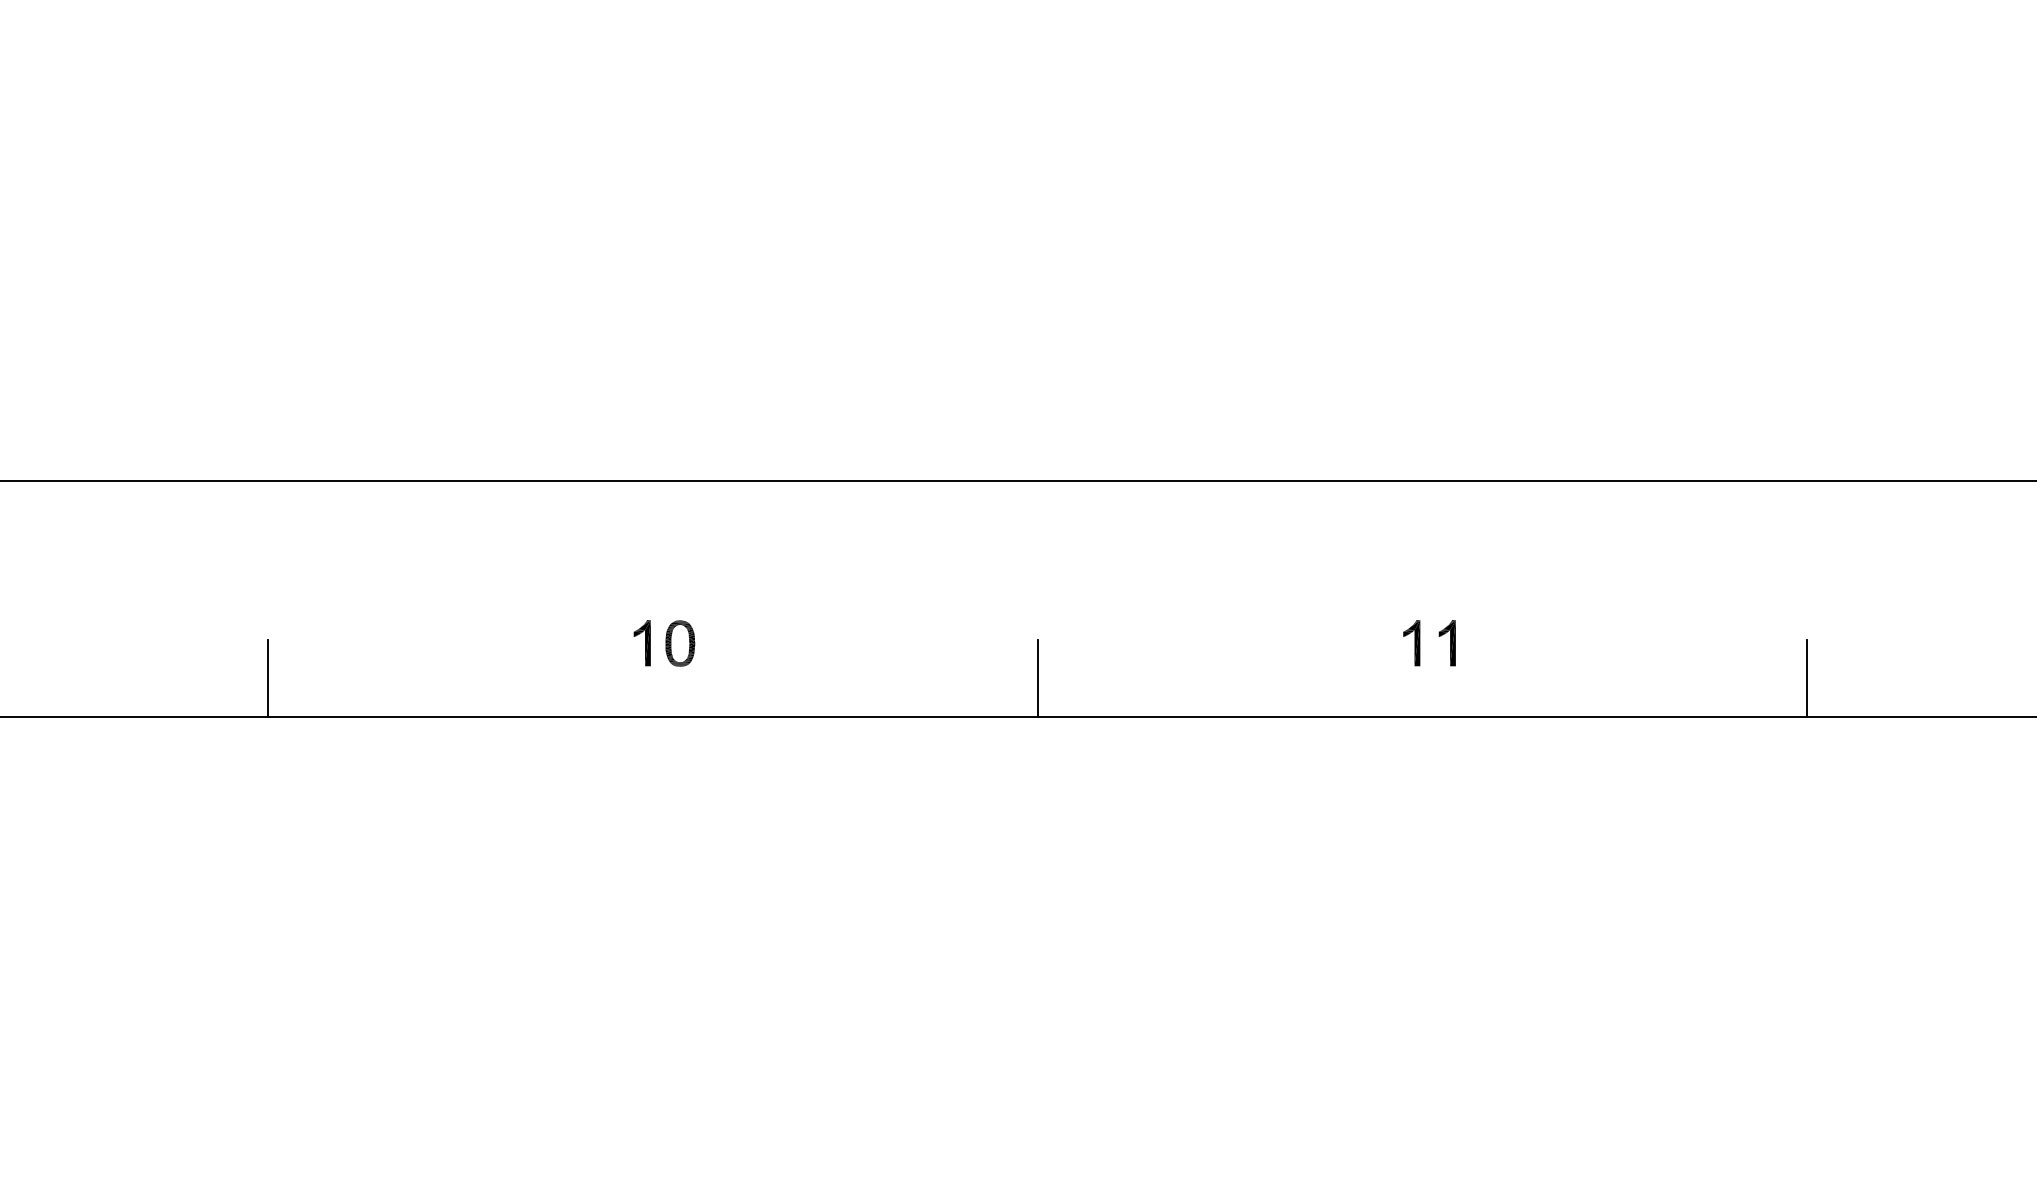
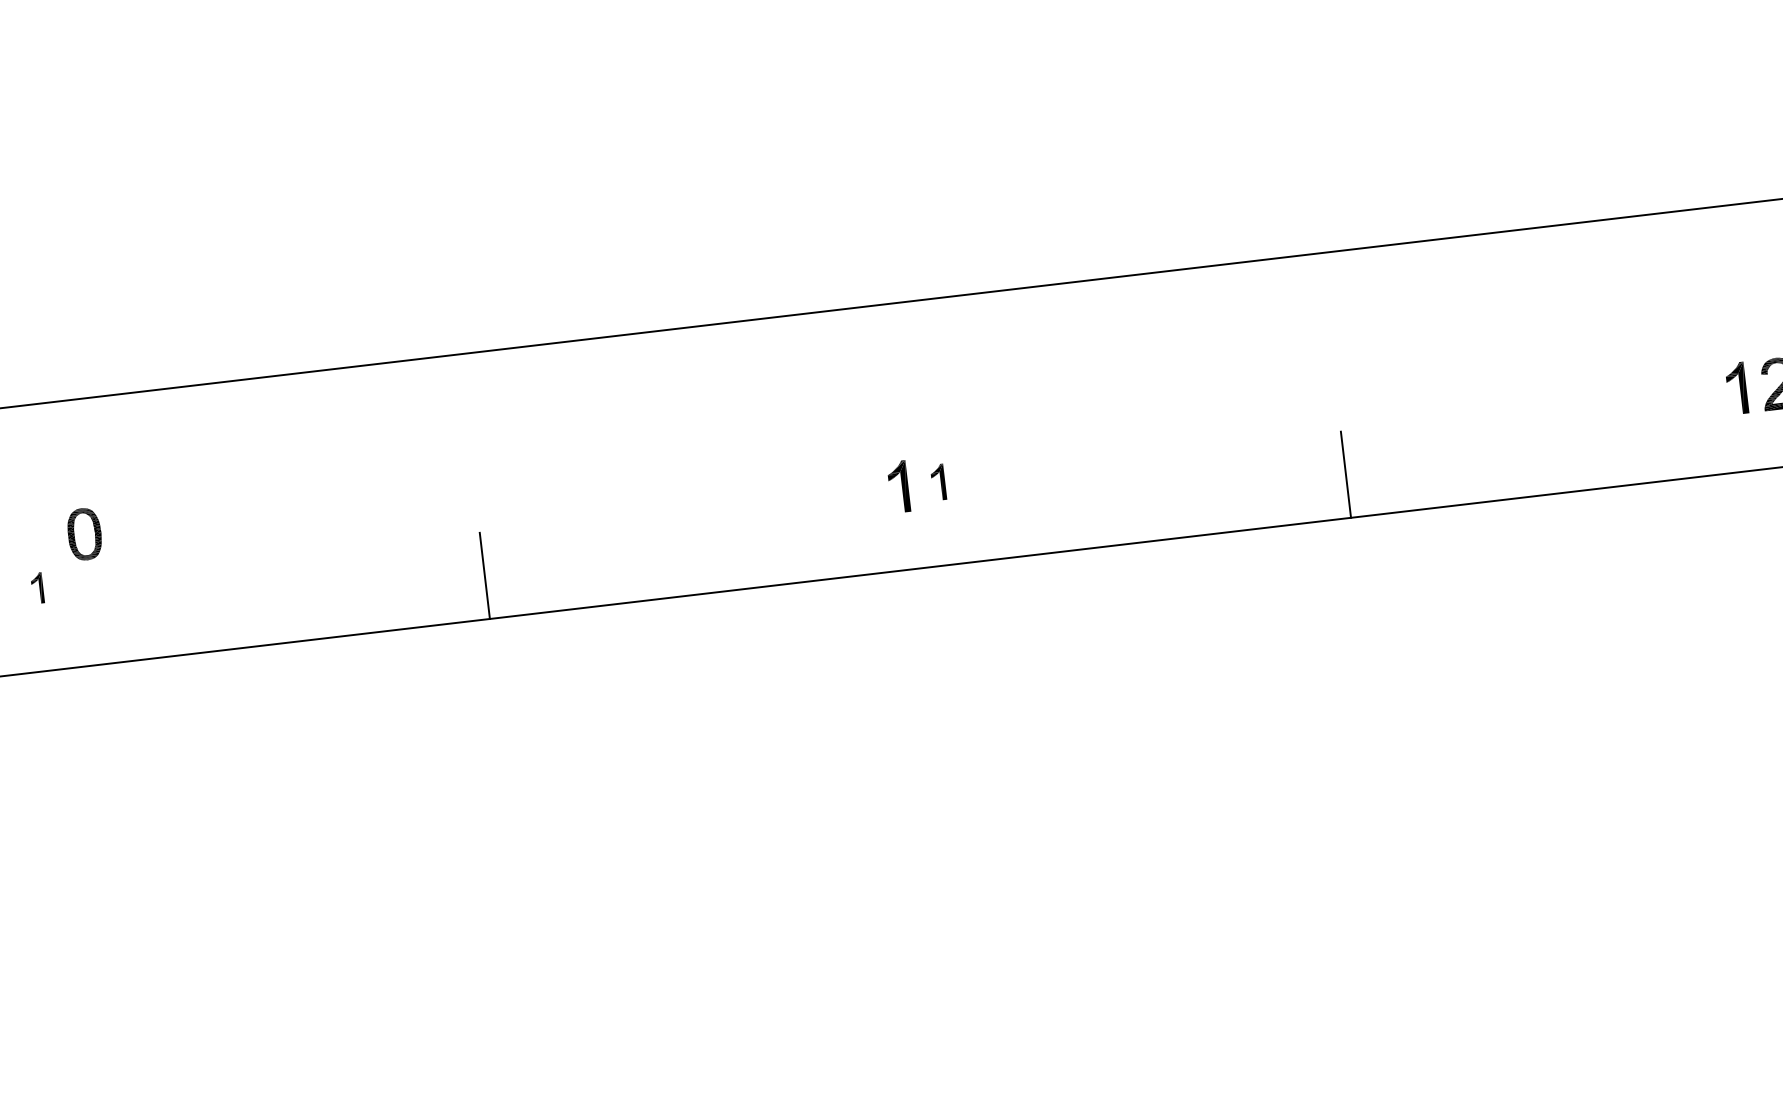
part: (641, 643) -> (36, 588), size x0.6
part: (680, 643) -> (84, 534), moved
part: (1446, 643) -> (937, 482), size x0.7

